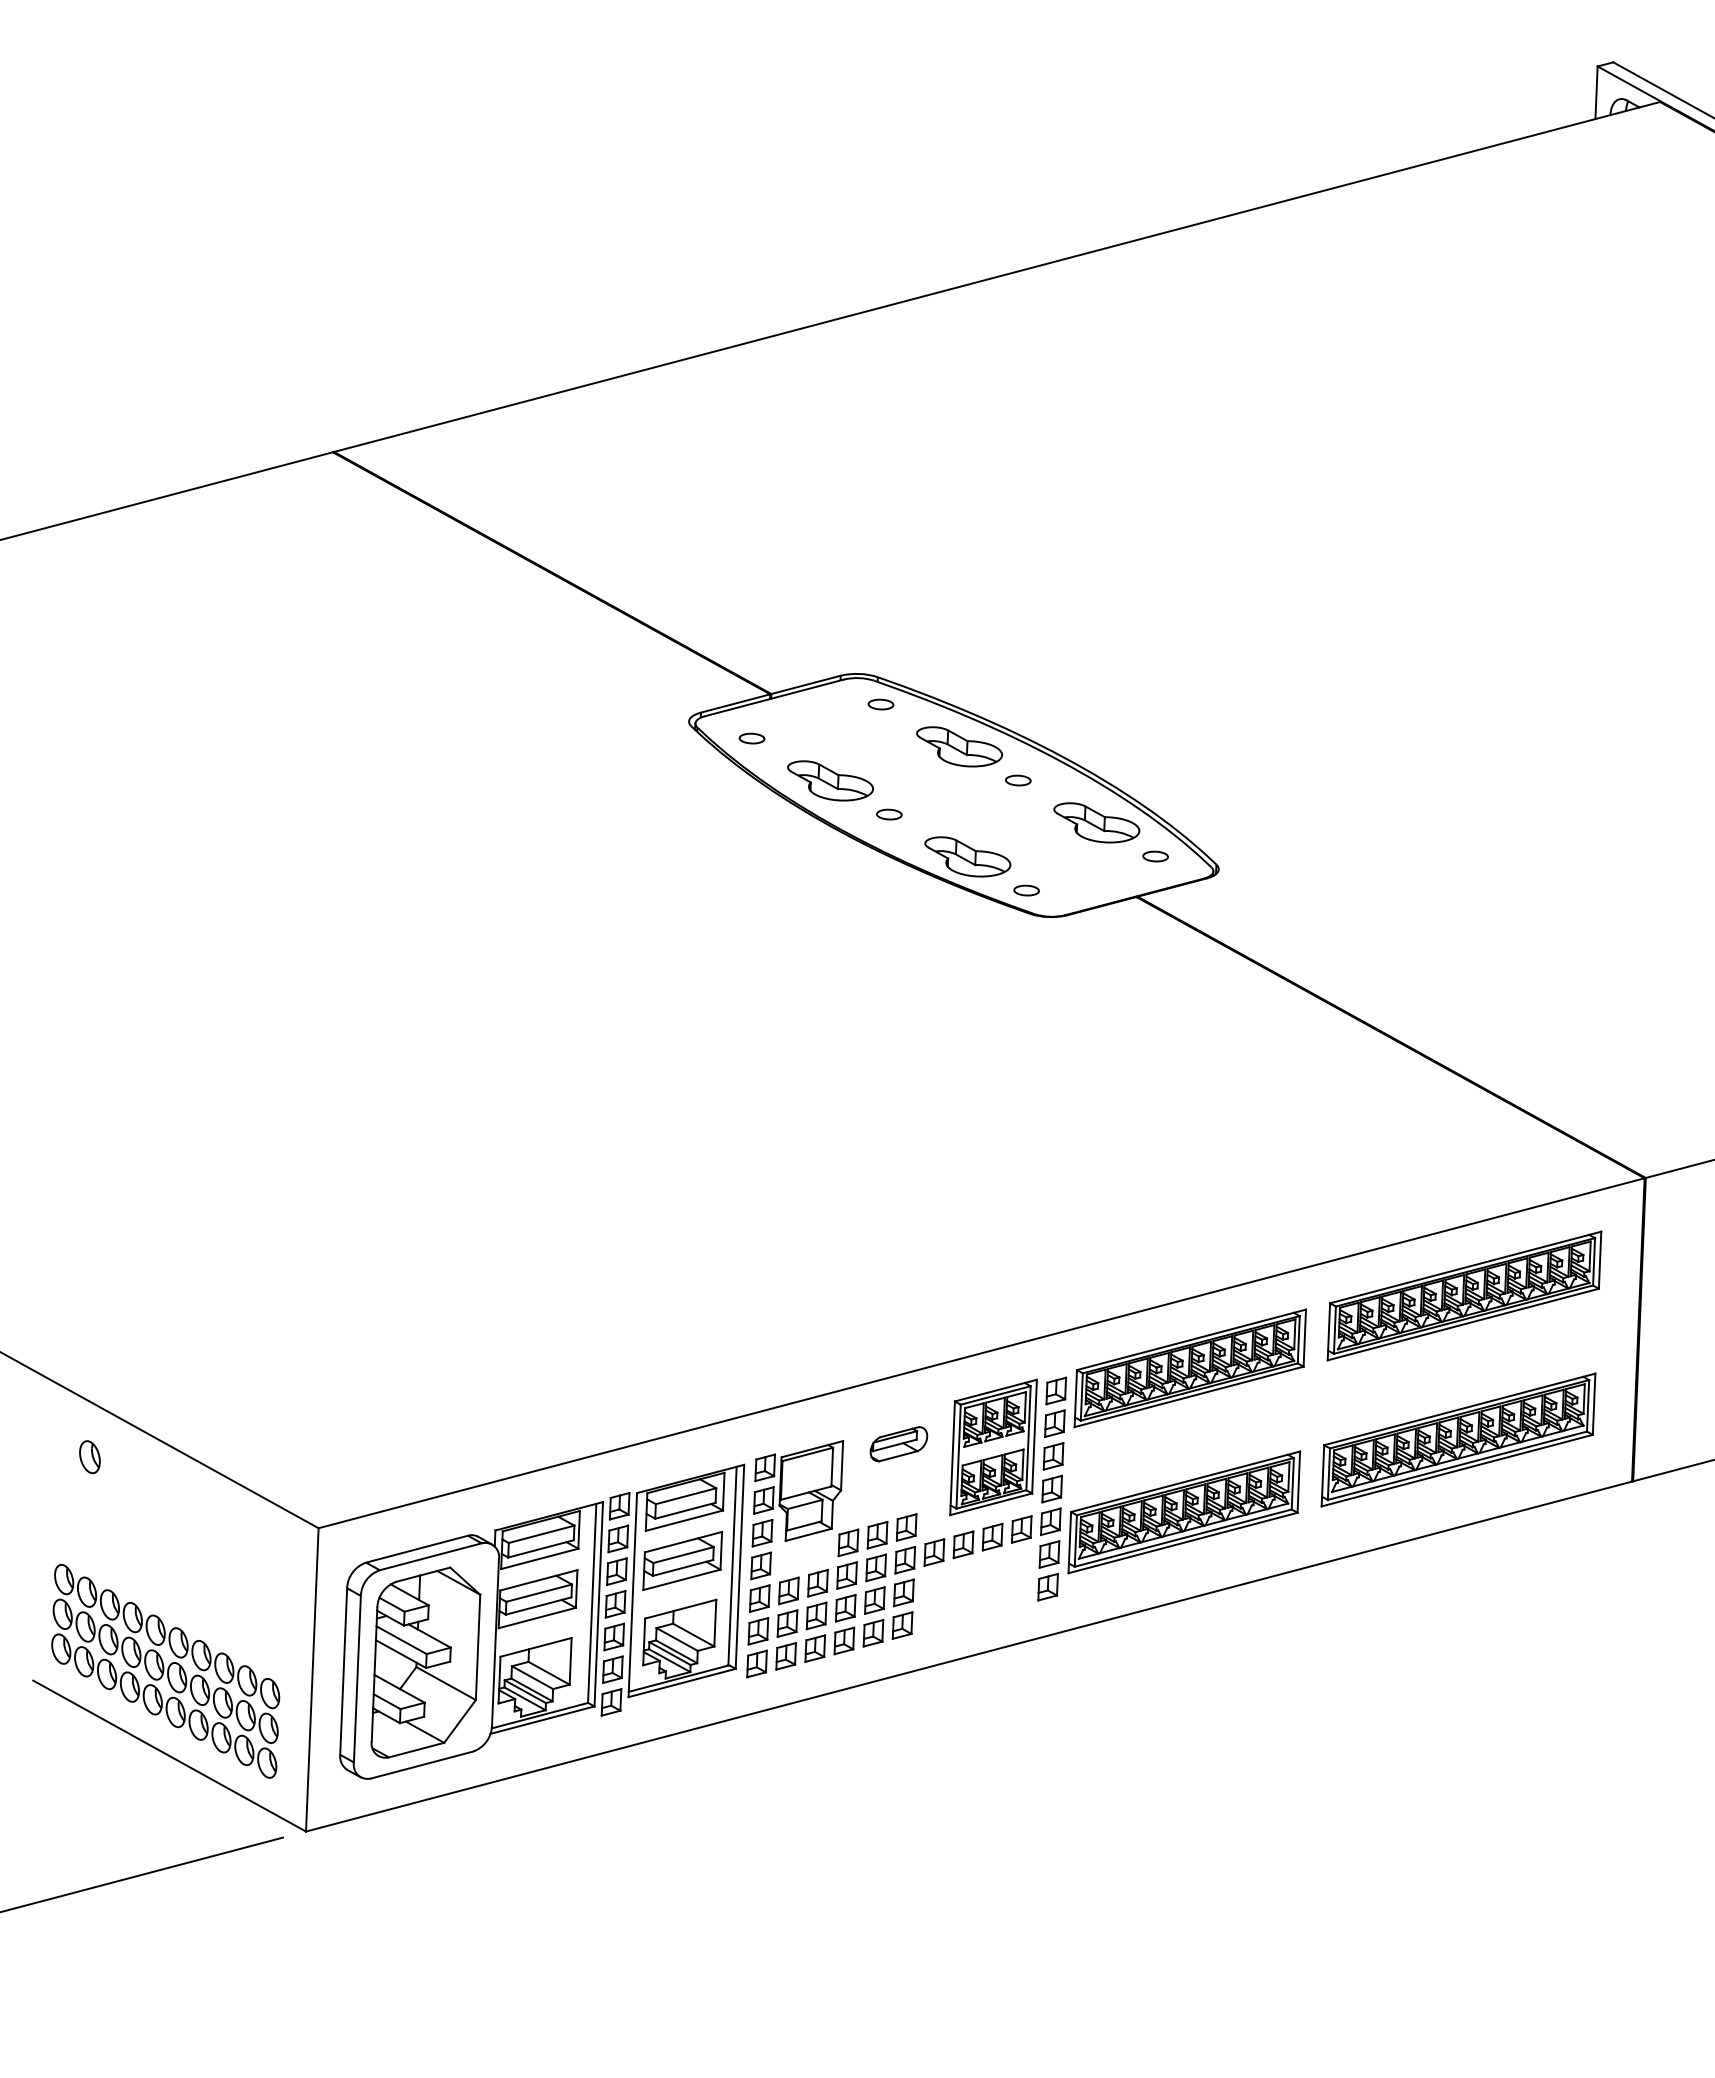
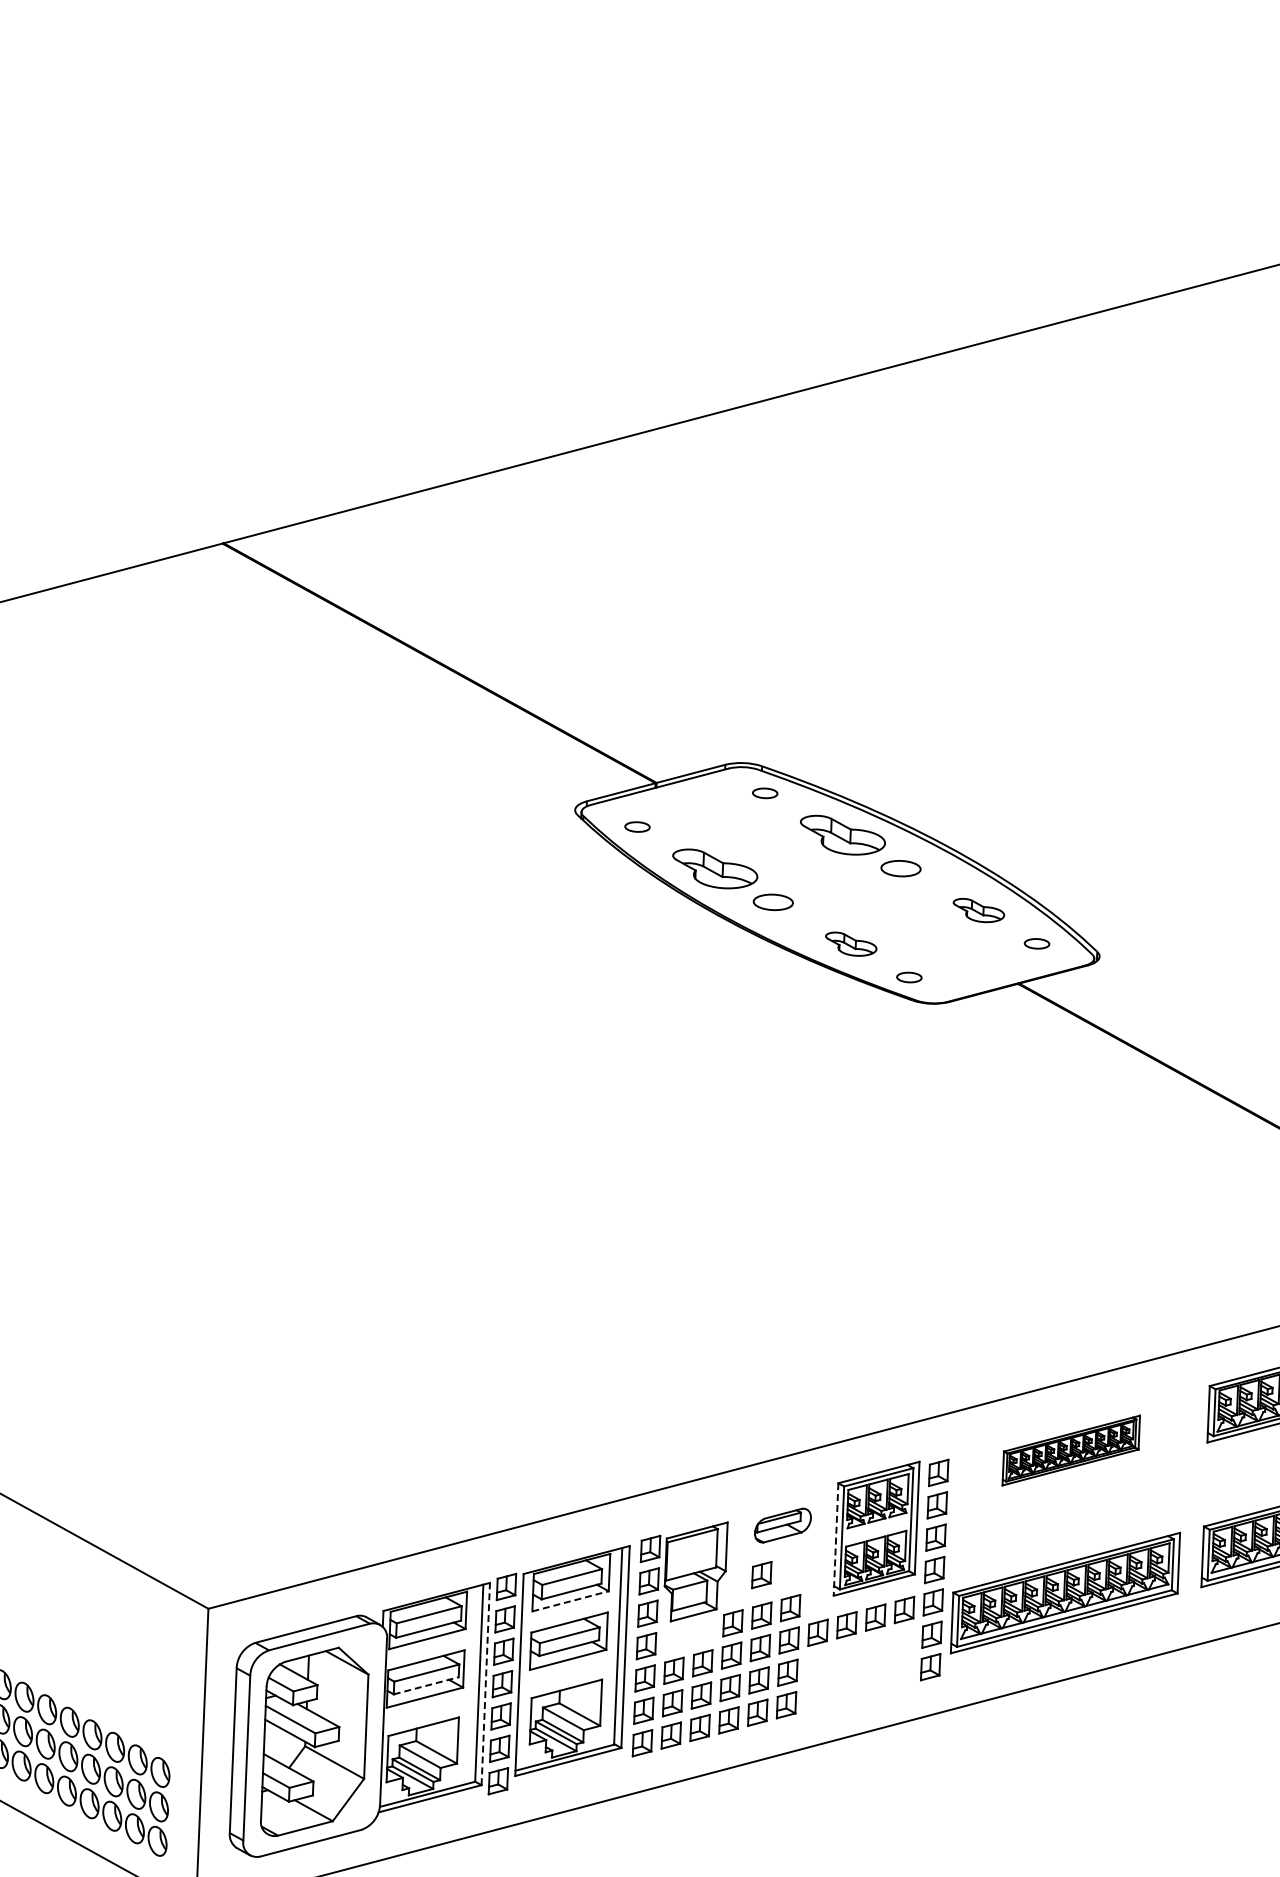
part: (1018, 780) -> (901, 868), size x1.6
part: (889, 814) -> (773, 902), size x1.6
part: (1096, 822) -> (978, 910), size x0.6
part: (967, 856) -> (850, 943), size x0.6
part: (1189, 1368) -> (1070, 1450), size x0.6
line: (952, 1458) -> (835, 1539), solid -> dashed
part: (877, 1494) -> (761, 1575), added
line: (684, 1520) -> (570, 1601), solid -> dashed
line: (598, 1603) -> (485, 1683), solid -> dashed
line: (538, 1606) -> (426, 1686), solid -> dashed

